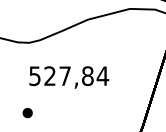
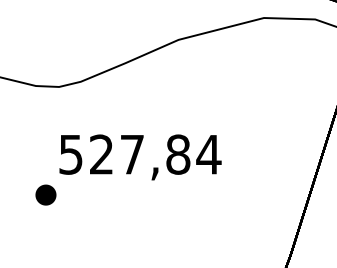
part: (27, 113) -> (45, 195), moved

